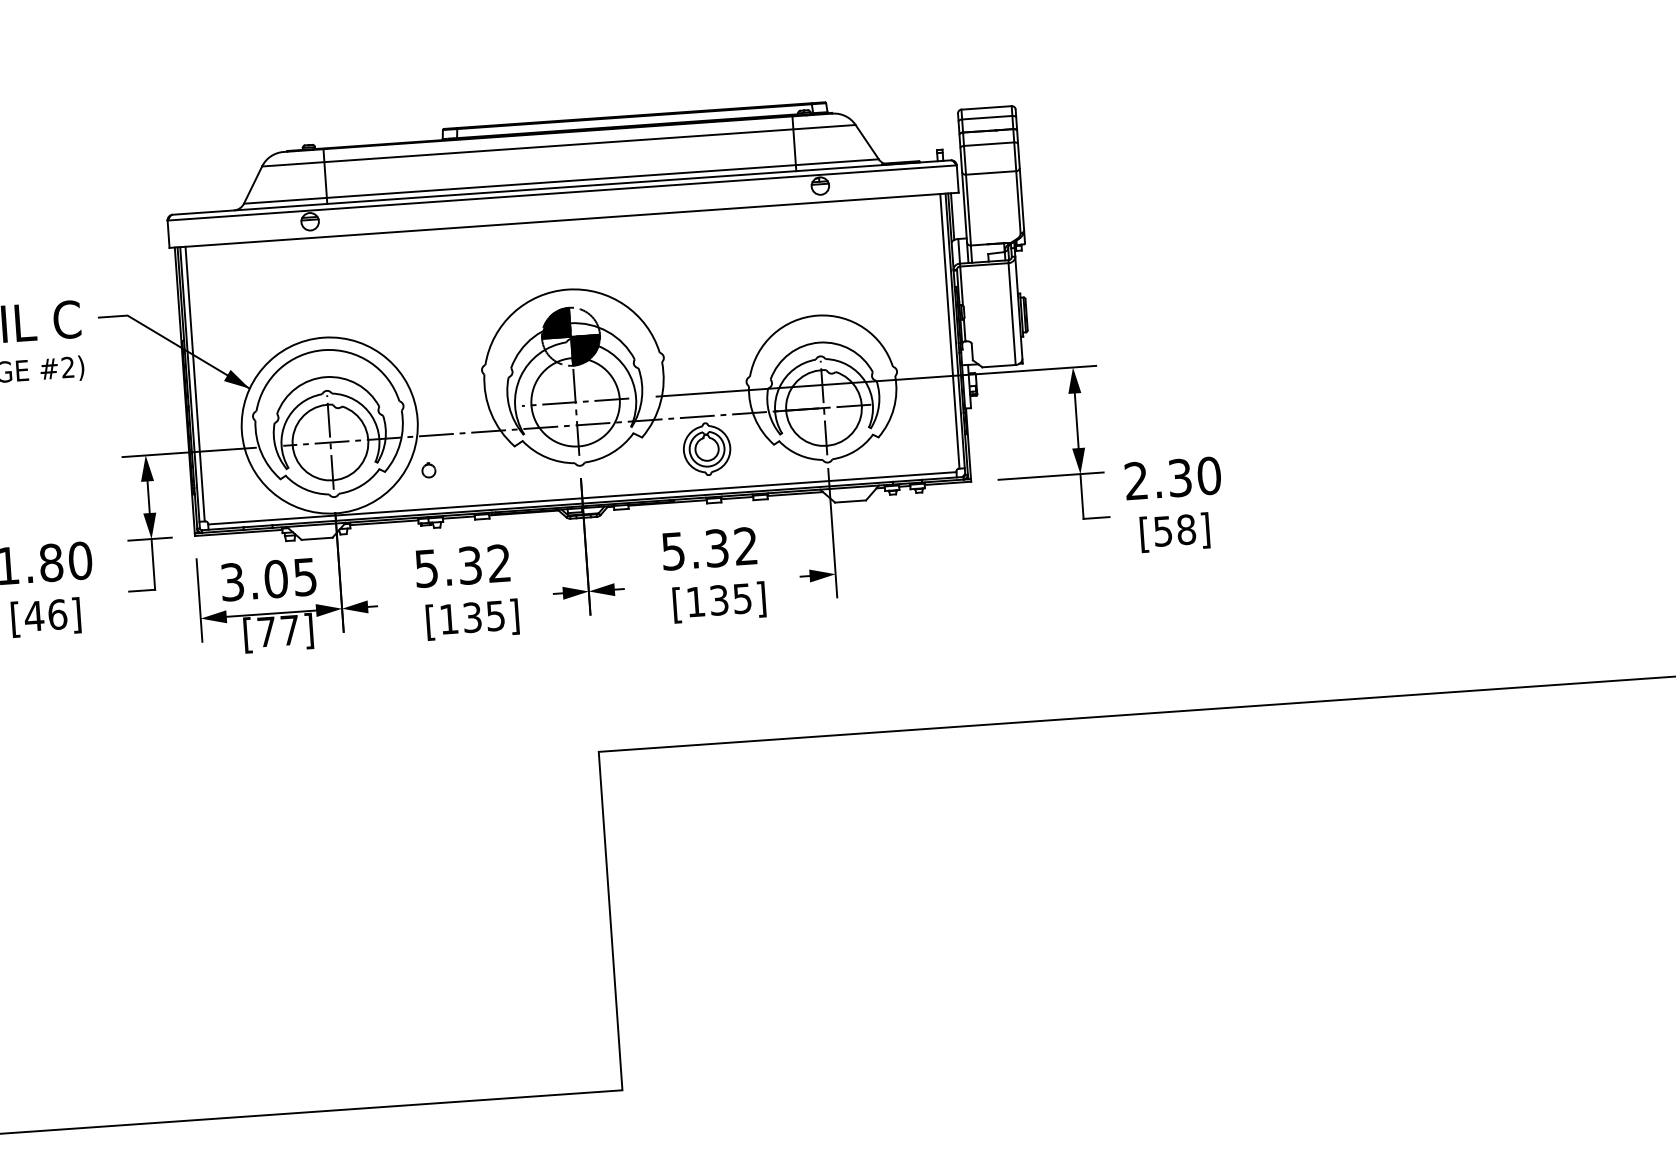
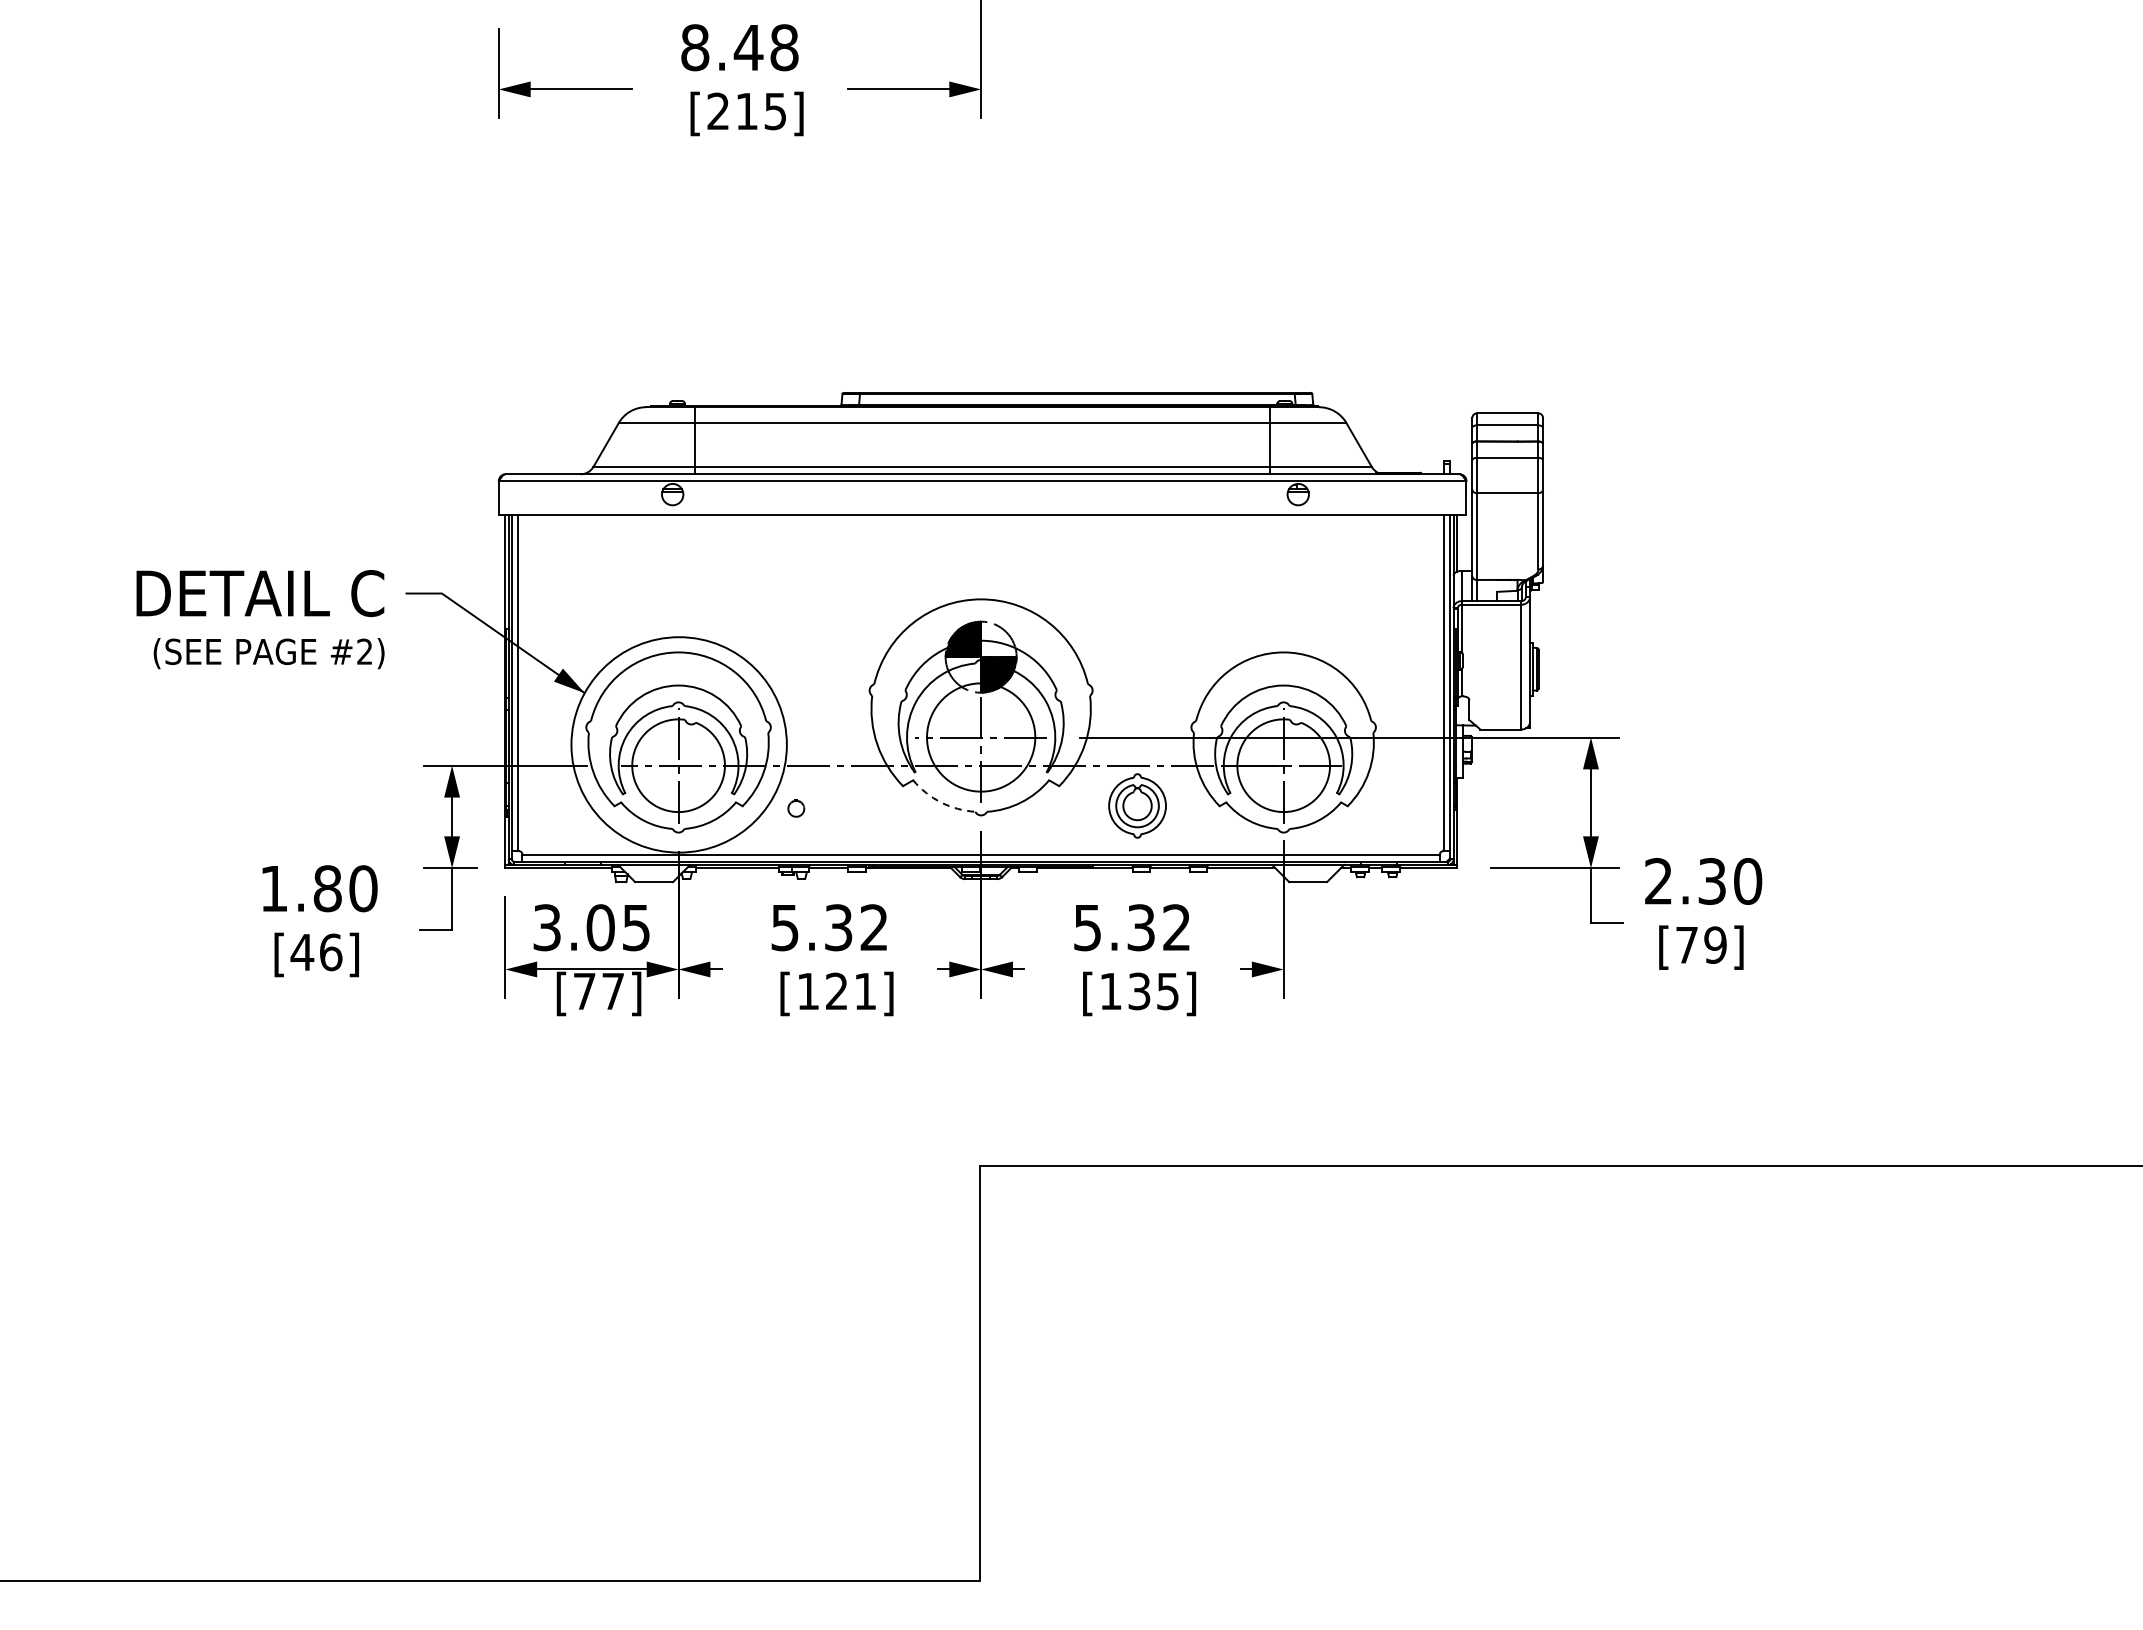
arc: (546, 457) -> (941, 802), solid -> dashed
text: (1174, 530) -> (1701, 944), [58] -> [79]
text: (483, 616) -> (850, 991), [135] -> [121]

